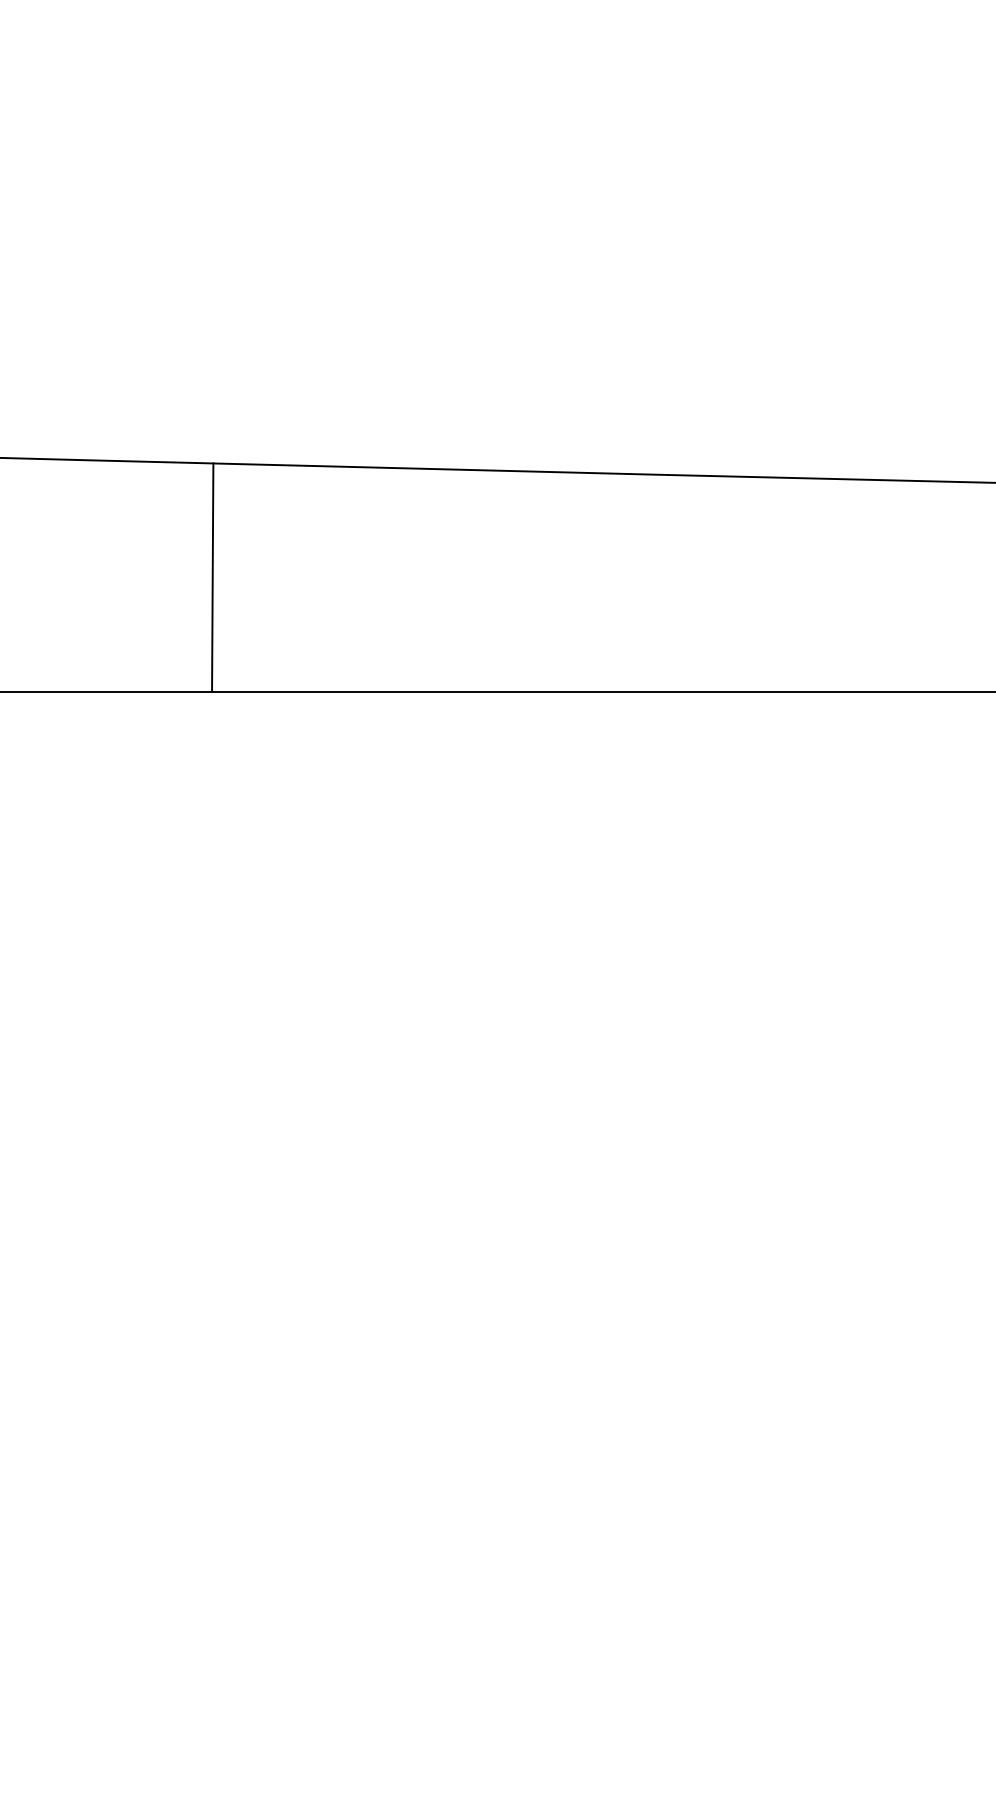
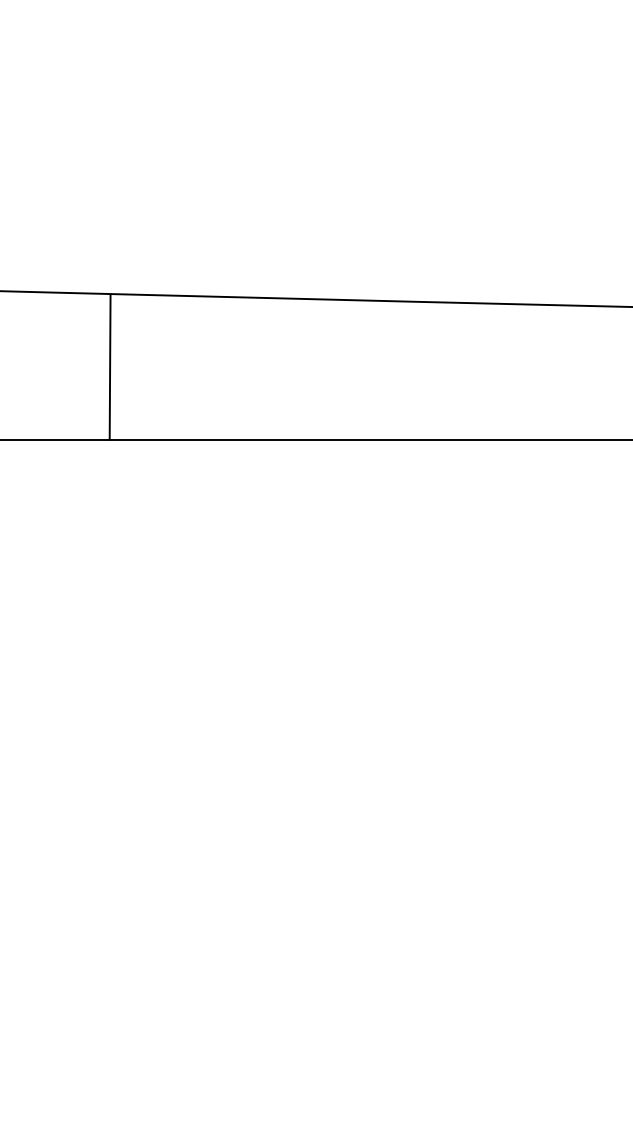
line: (211, 576) -> (109, 366), moved

